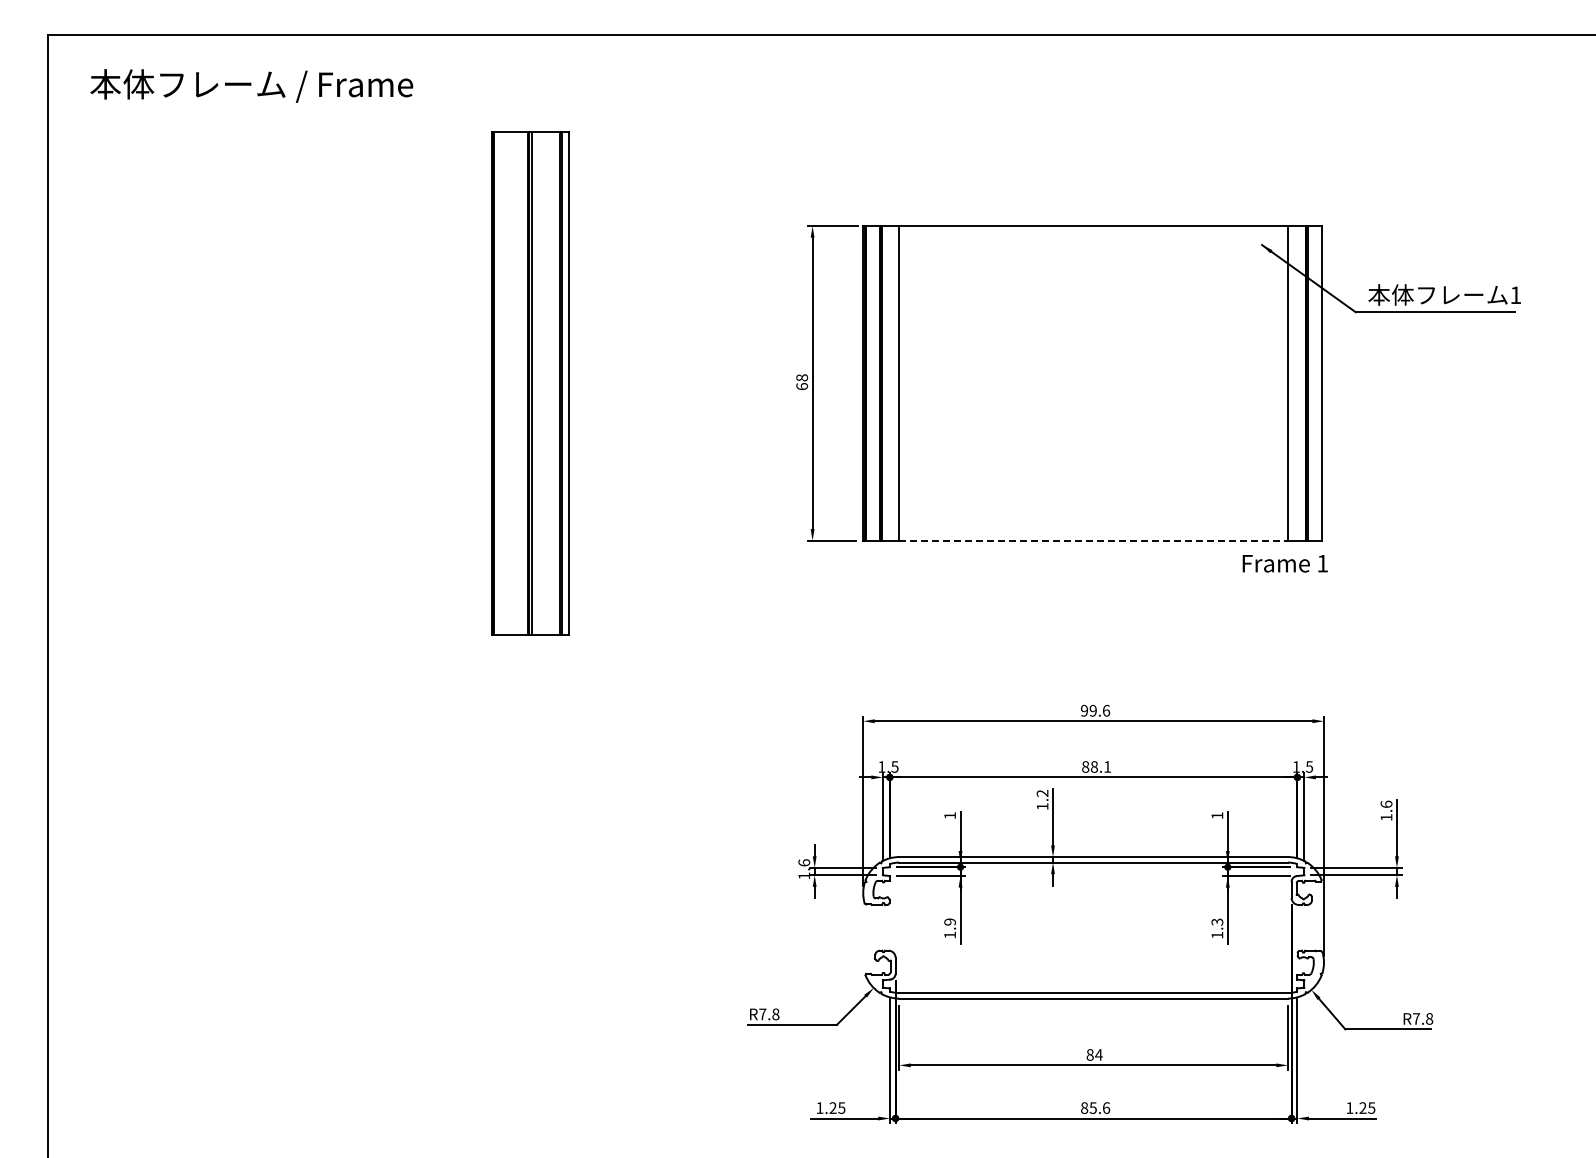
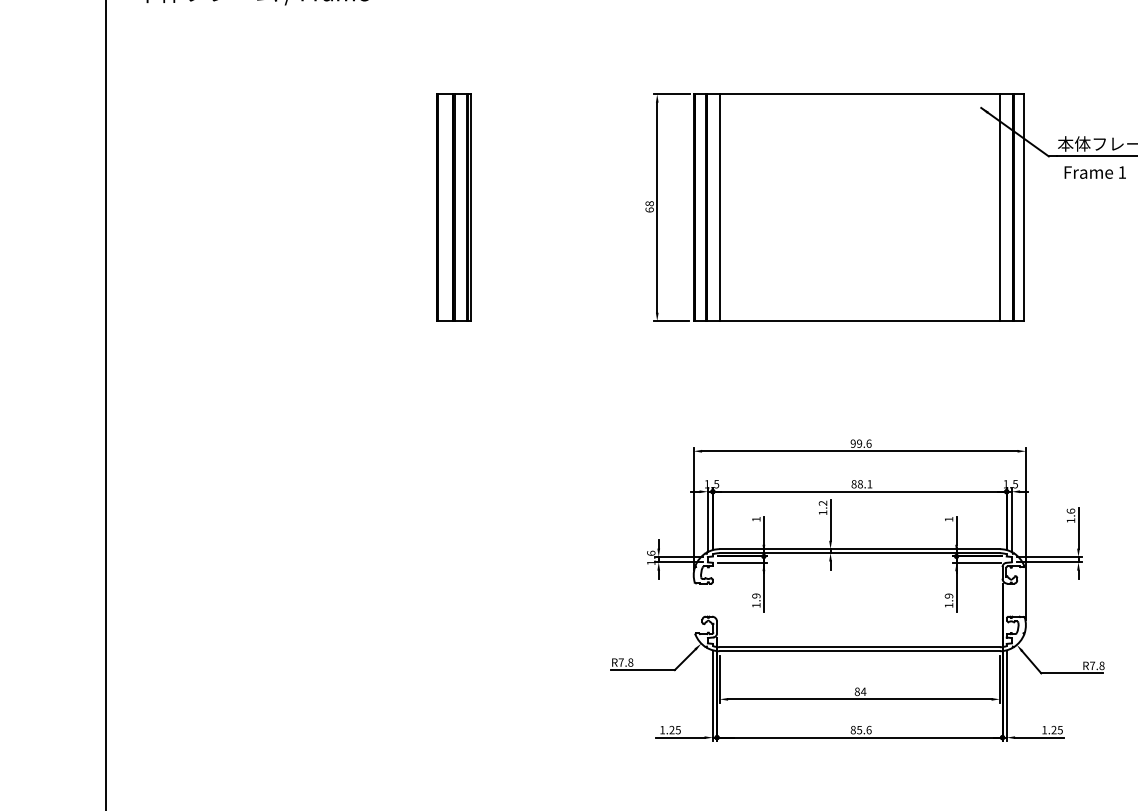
part: (530, 383) -> (453, 207), size x0.62
line: (1094, 540) -> (860, 320), dashed -> solid
text: (1284, 563) -> (1094, 172), moved
text: (1217, 921) -> (949, 595), 1.3 -> 1.9

